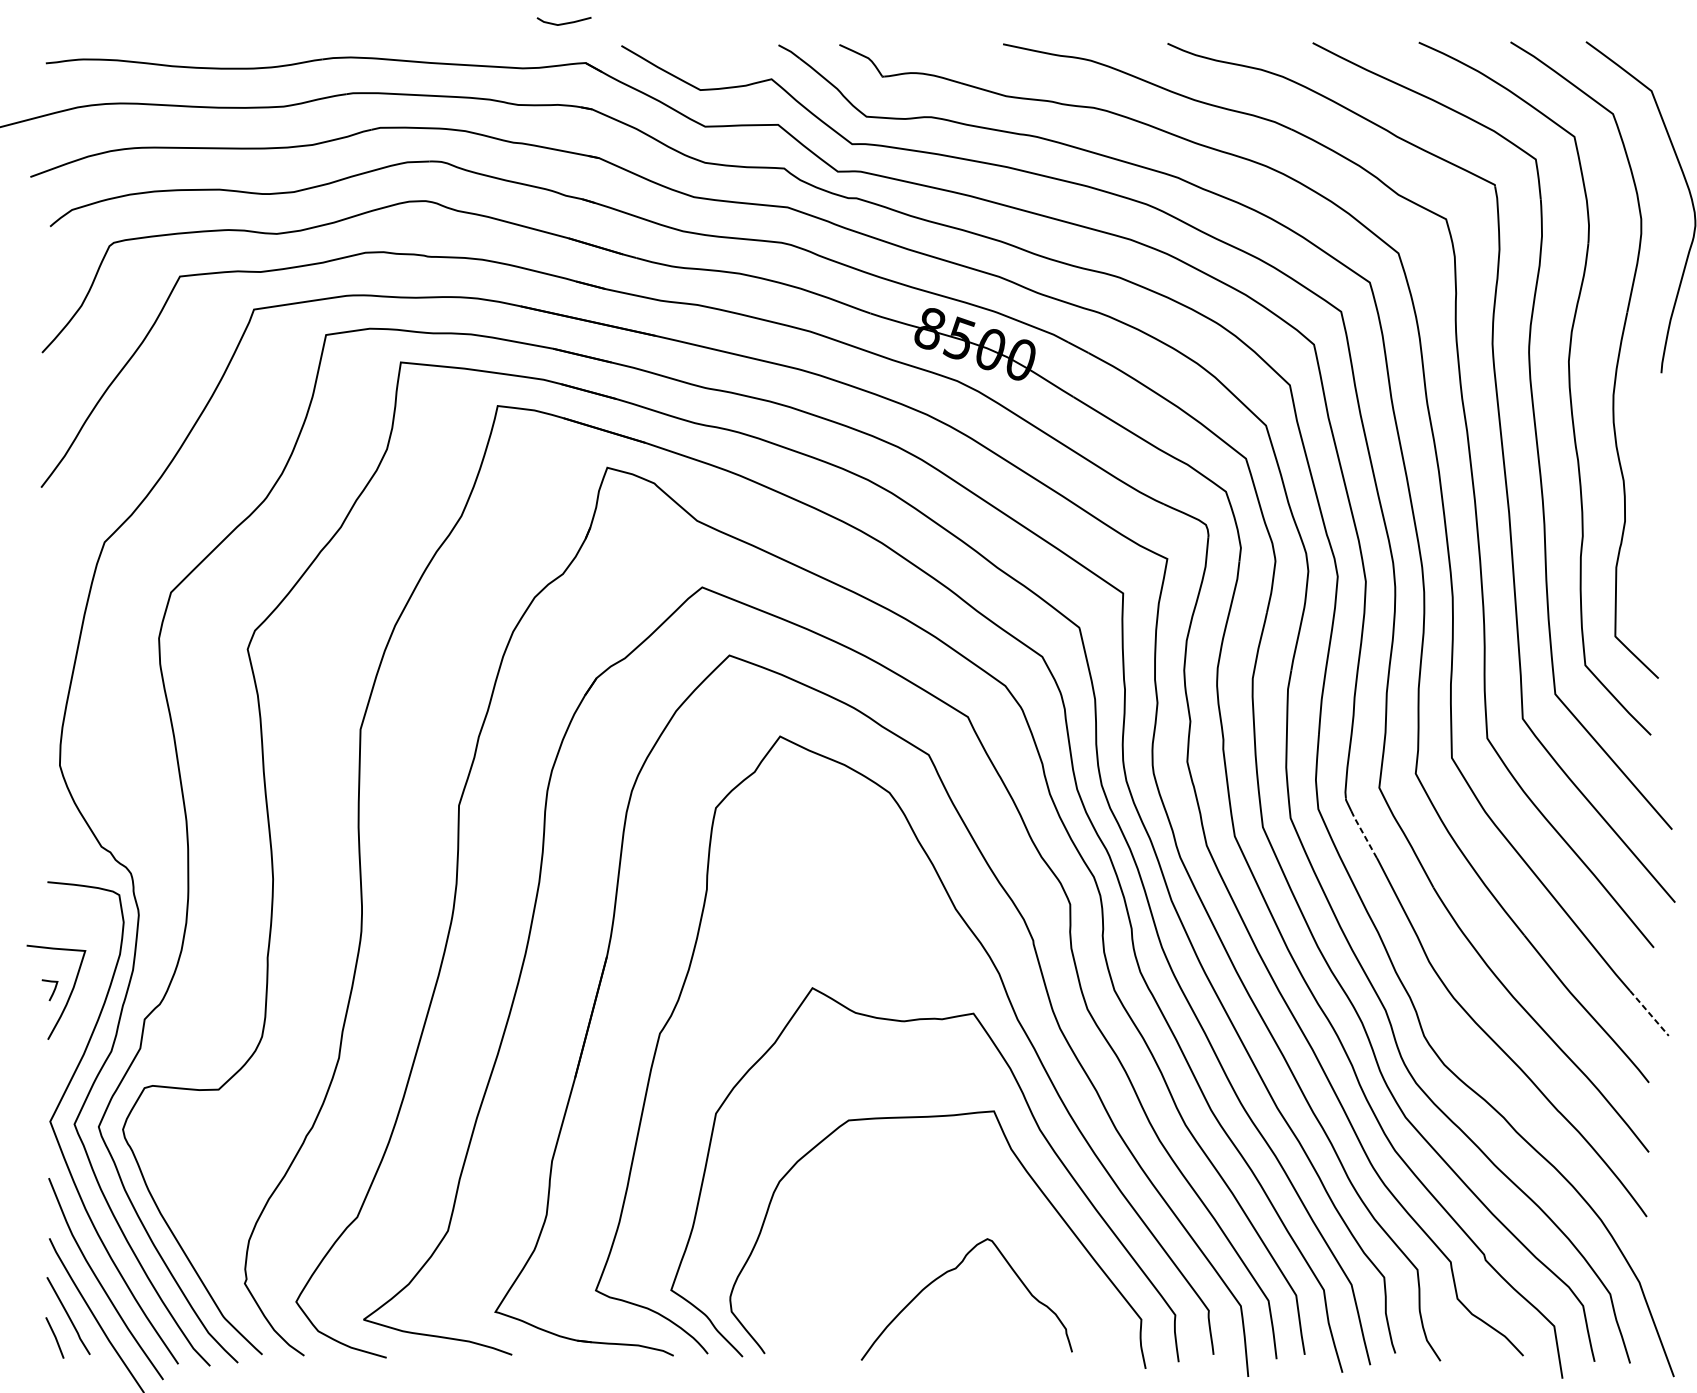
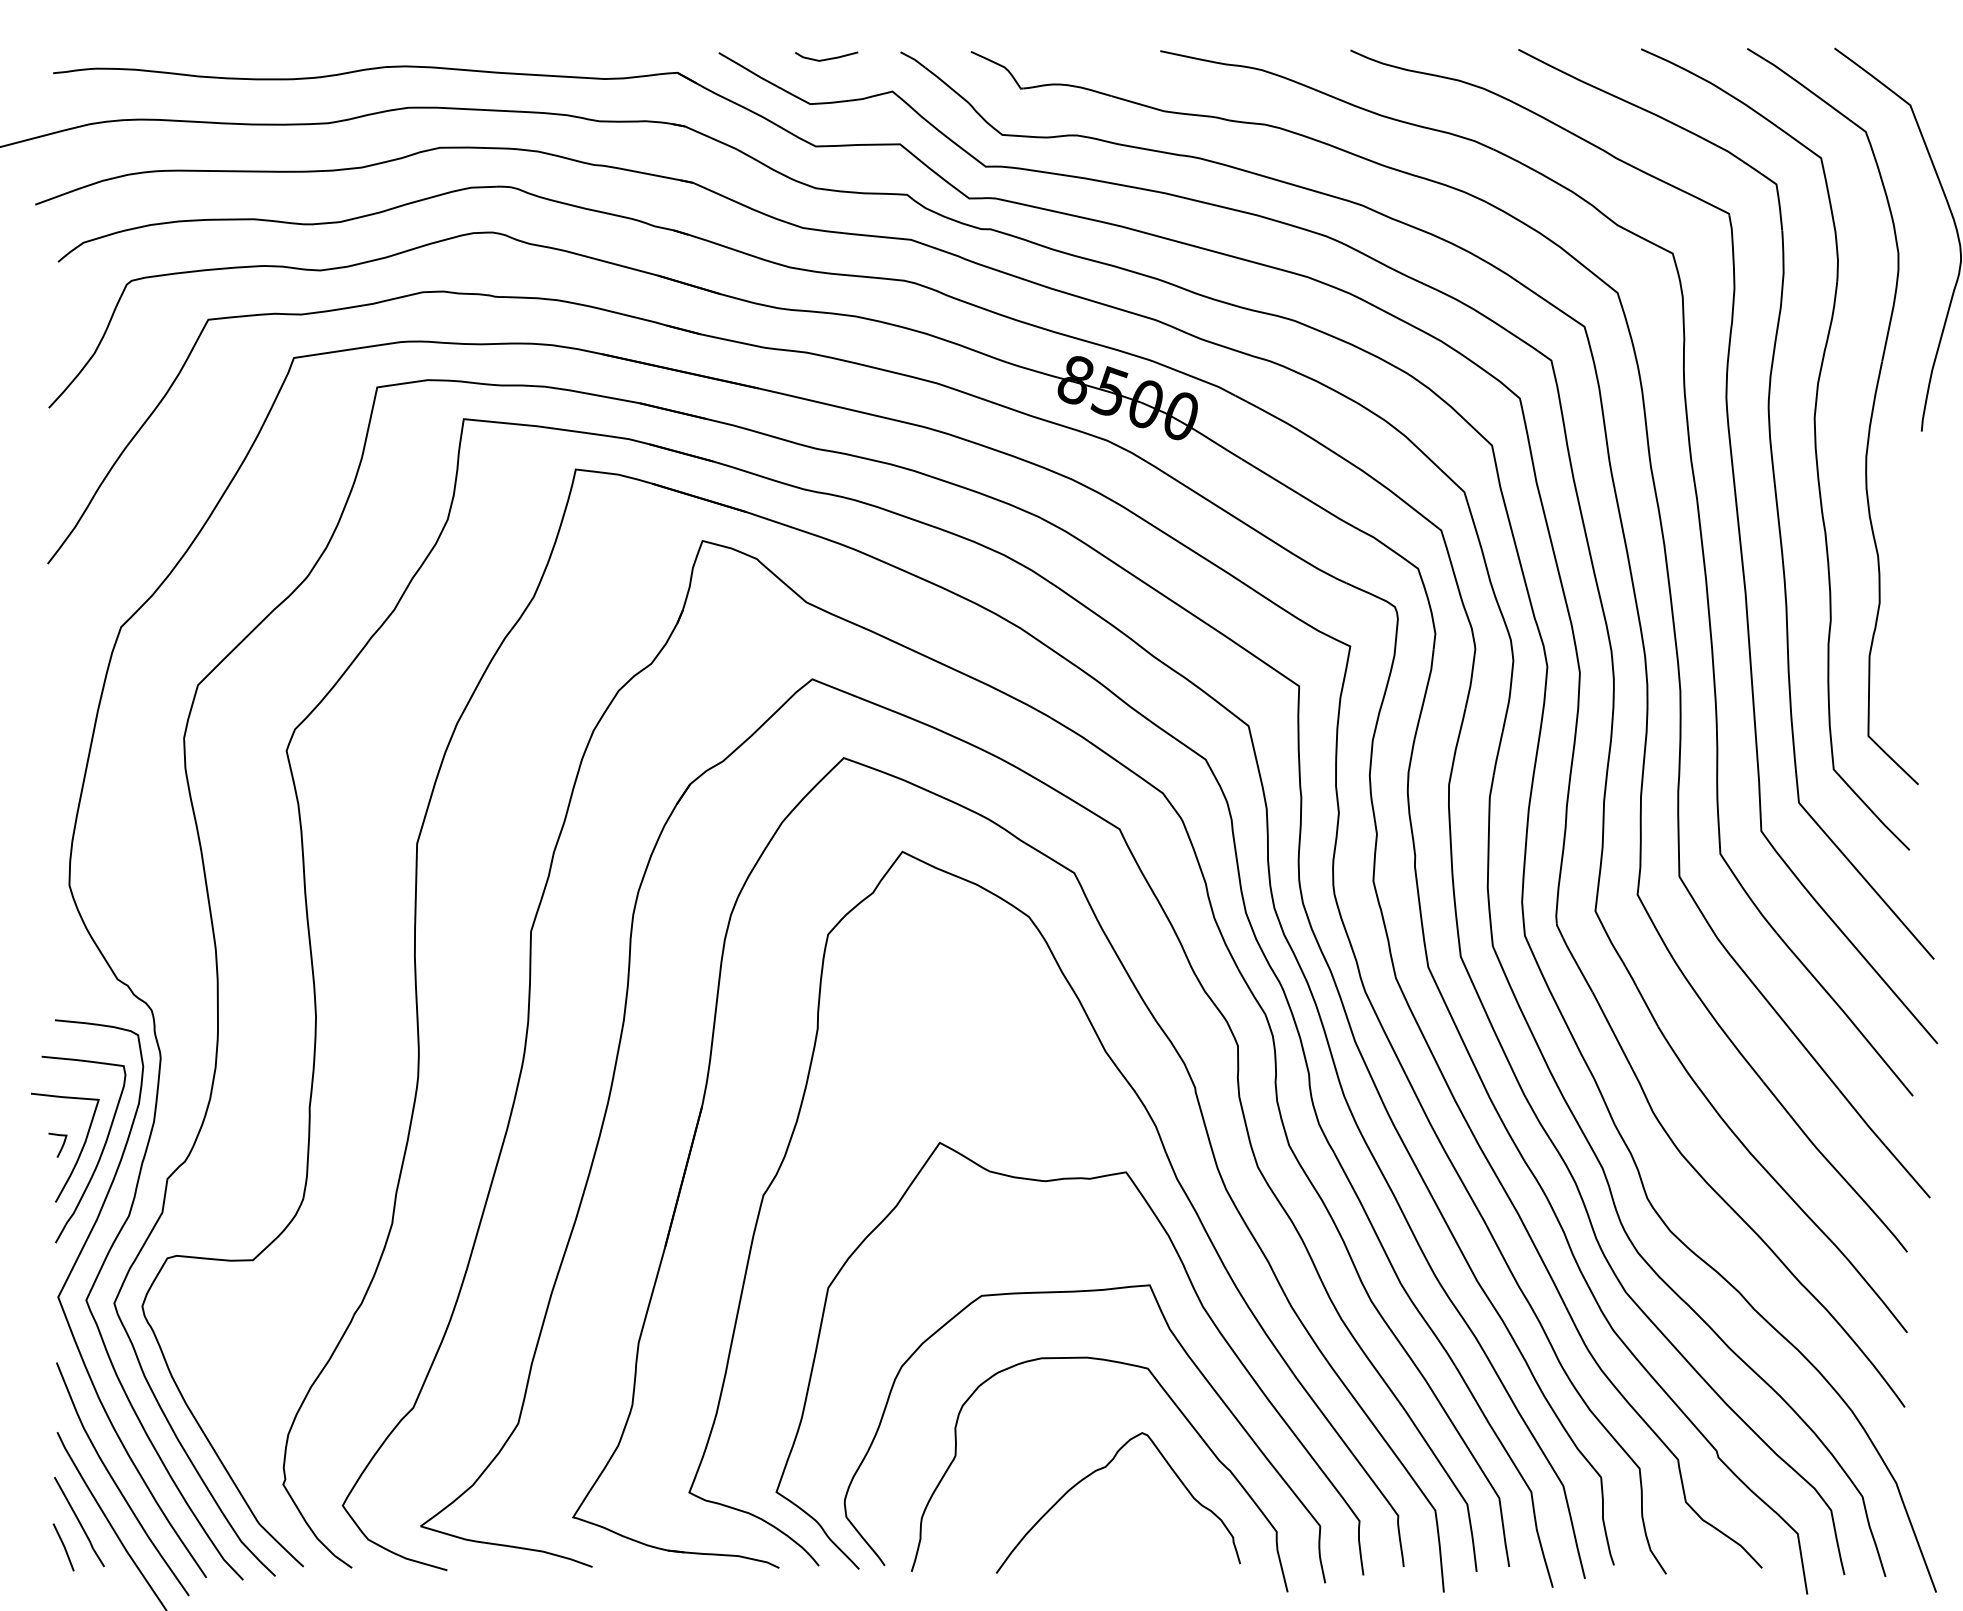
line: (564, 22) -> (826, 58), moved
line: (1363, 834) -> (1577, 965), dashed -> solid
curve: (86, 997) -> (100, 1153), added
line: (1649, 1013) -> (1908, 1172), dashed -> solid
curve: (1019, 1220) -> (1179, 1411), added

